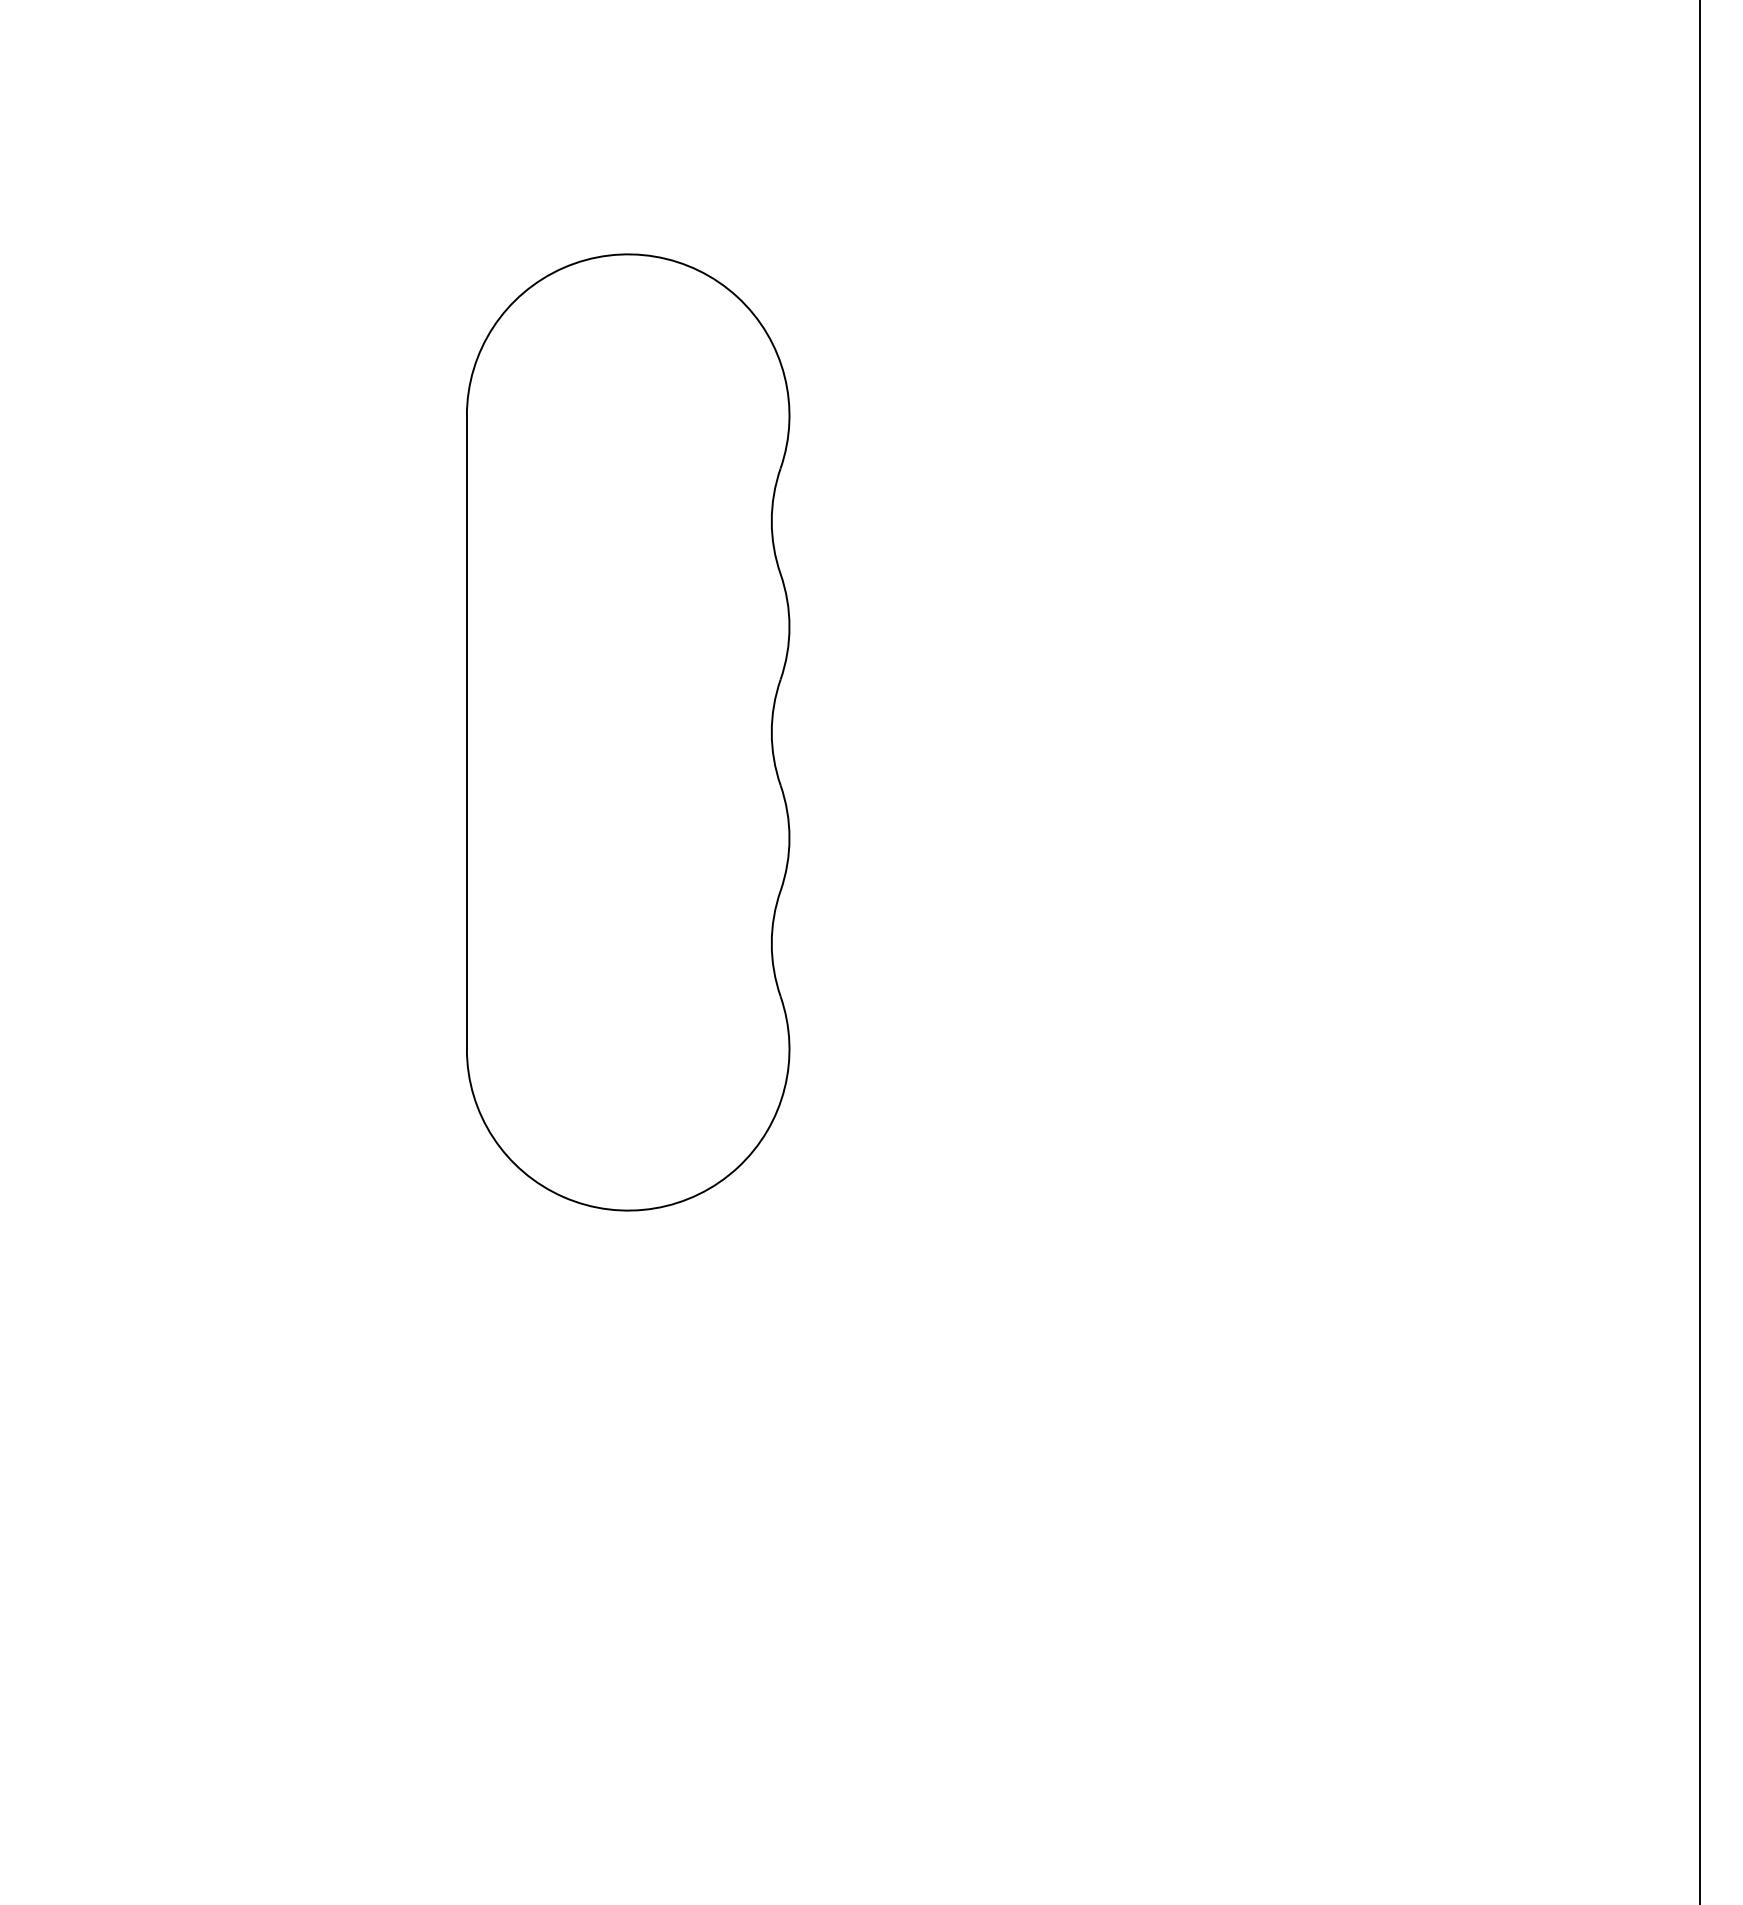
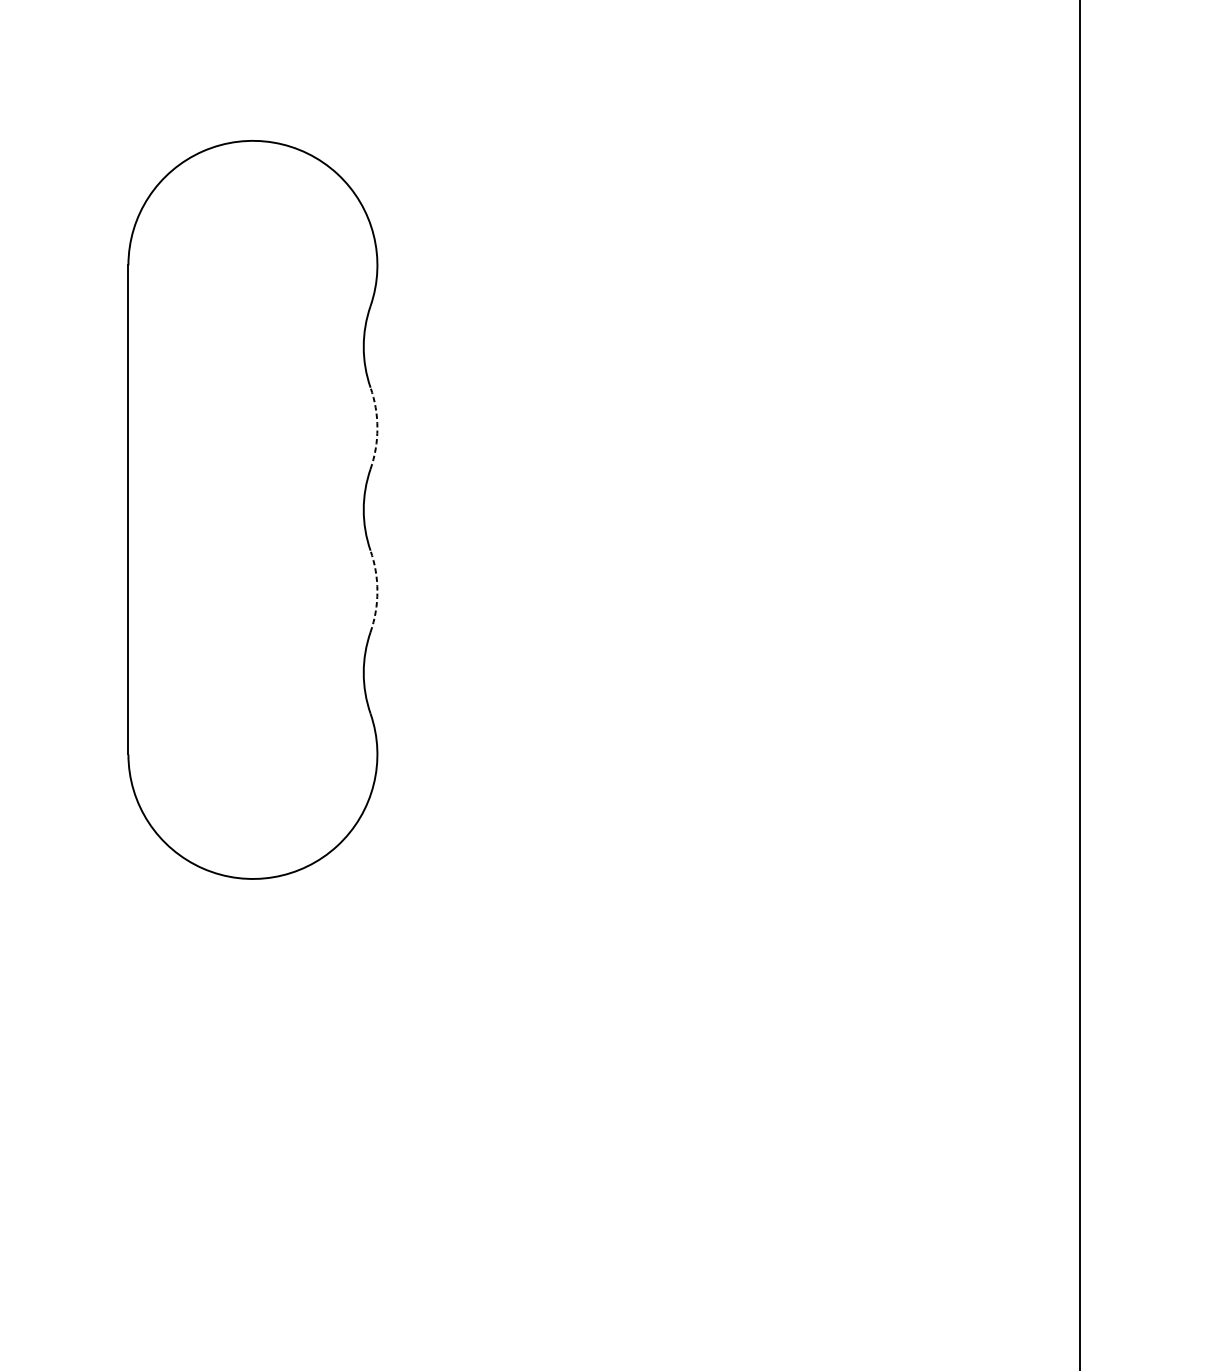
arc: (789, 626) -> (377, 428), solid -> dashed
arc: (789, 838) -> (377, 591), solid -> dashed

